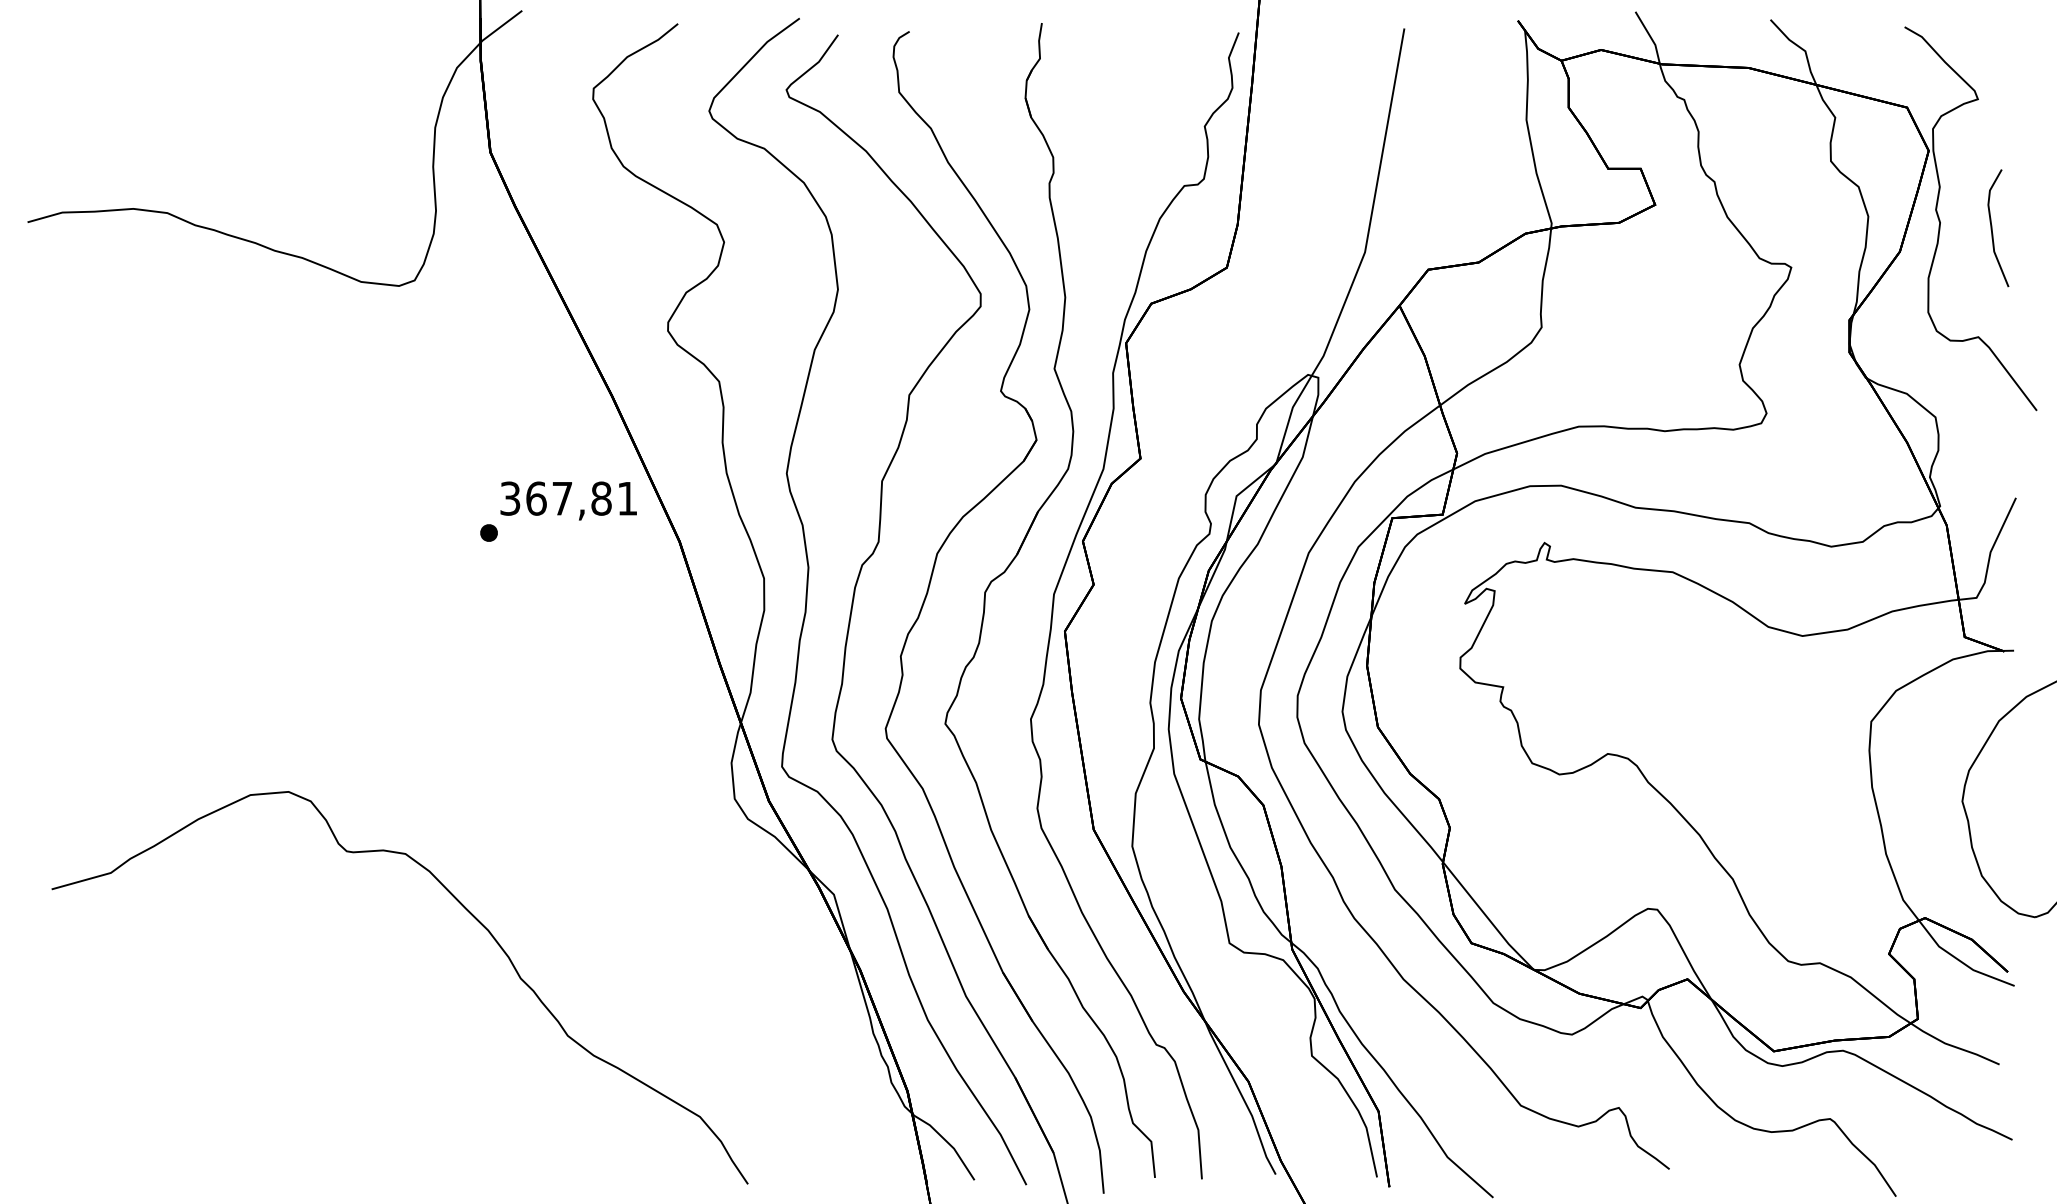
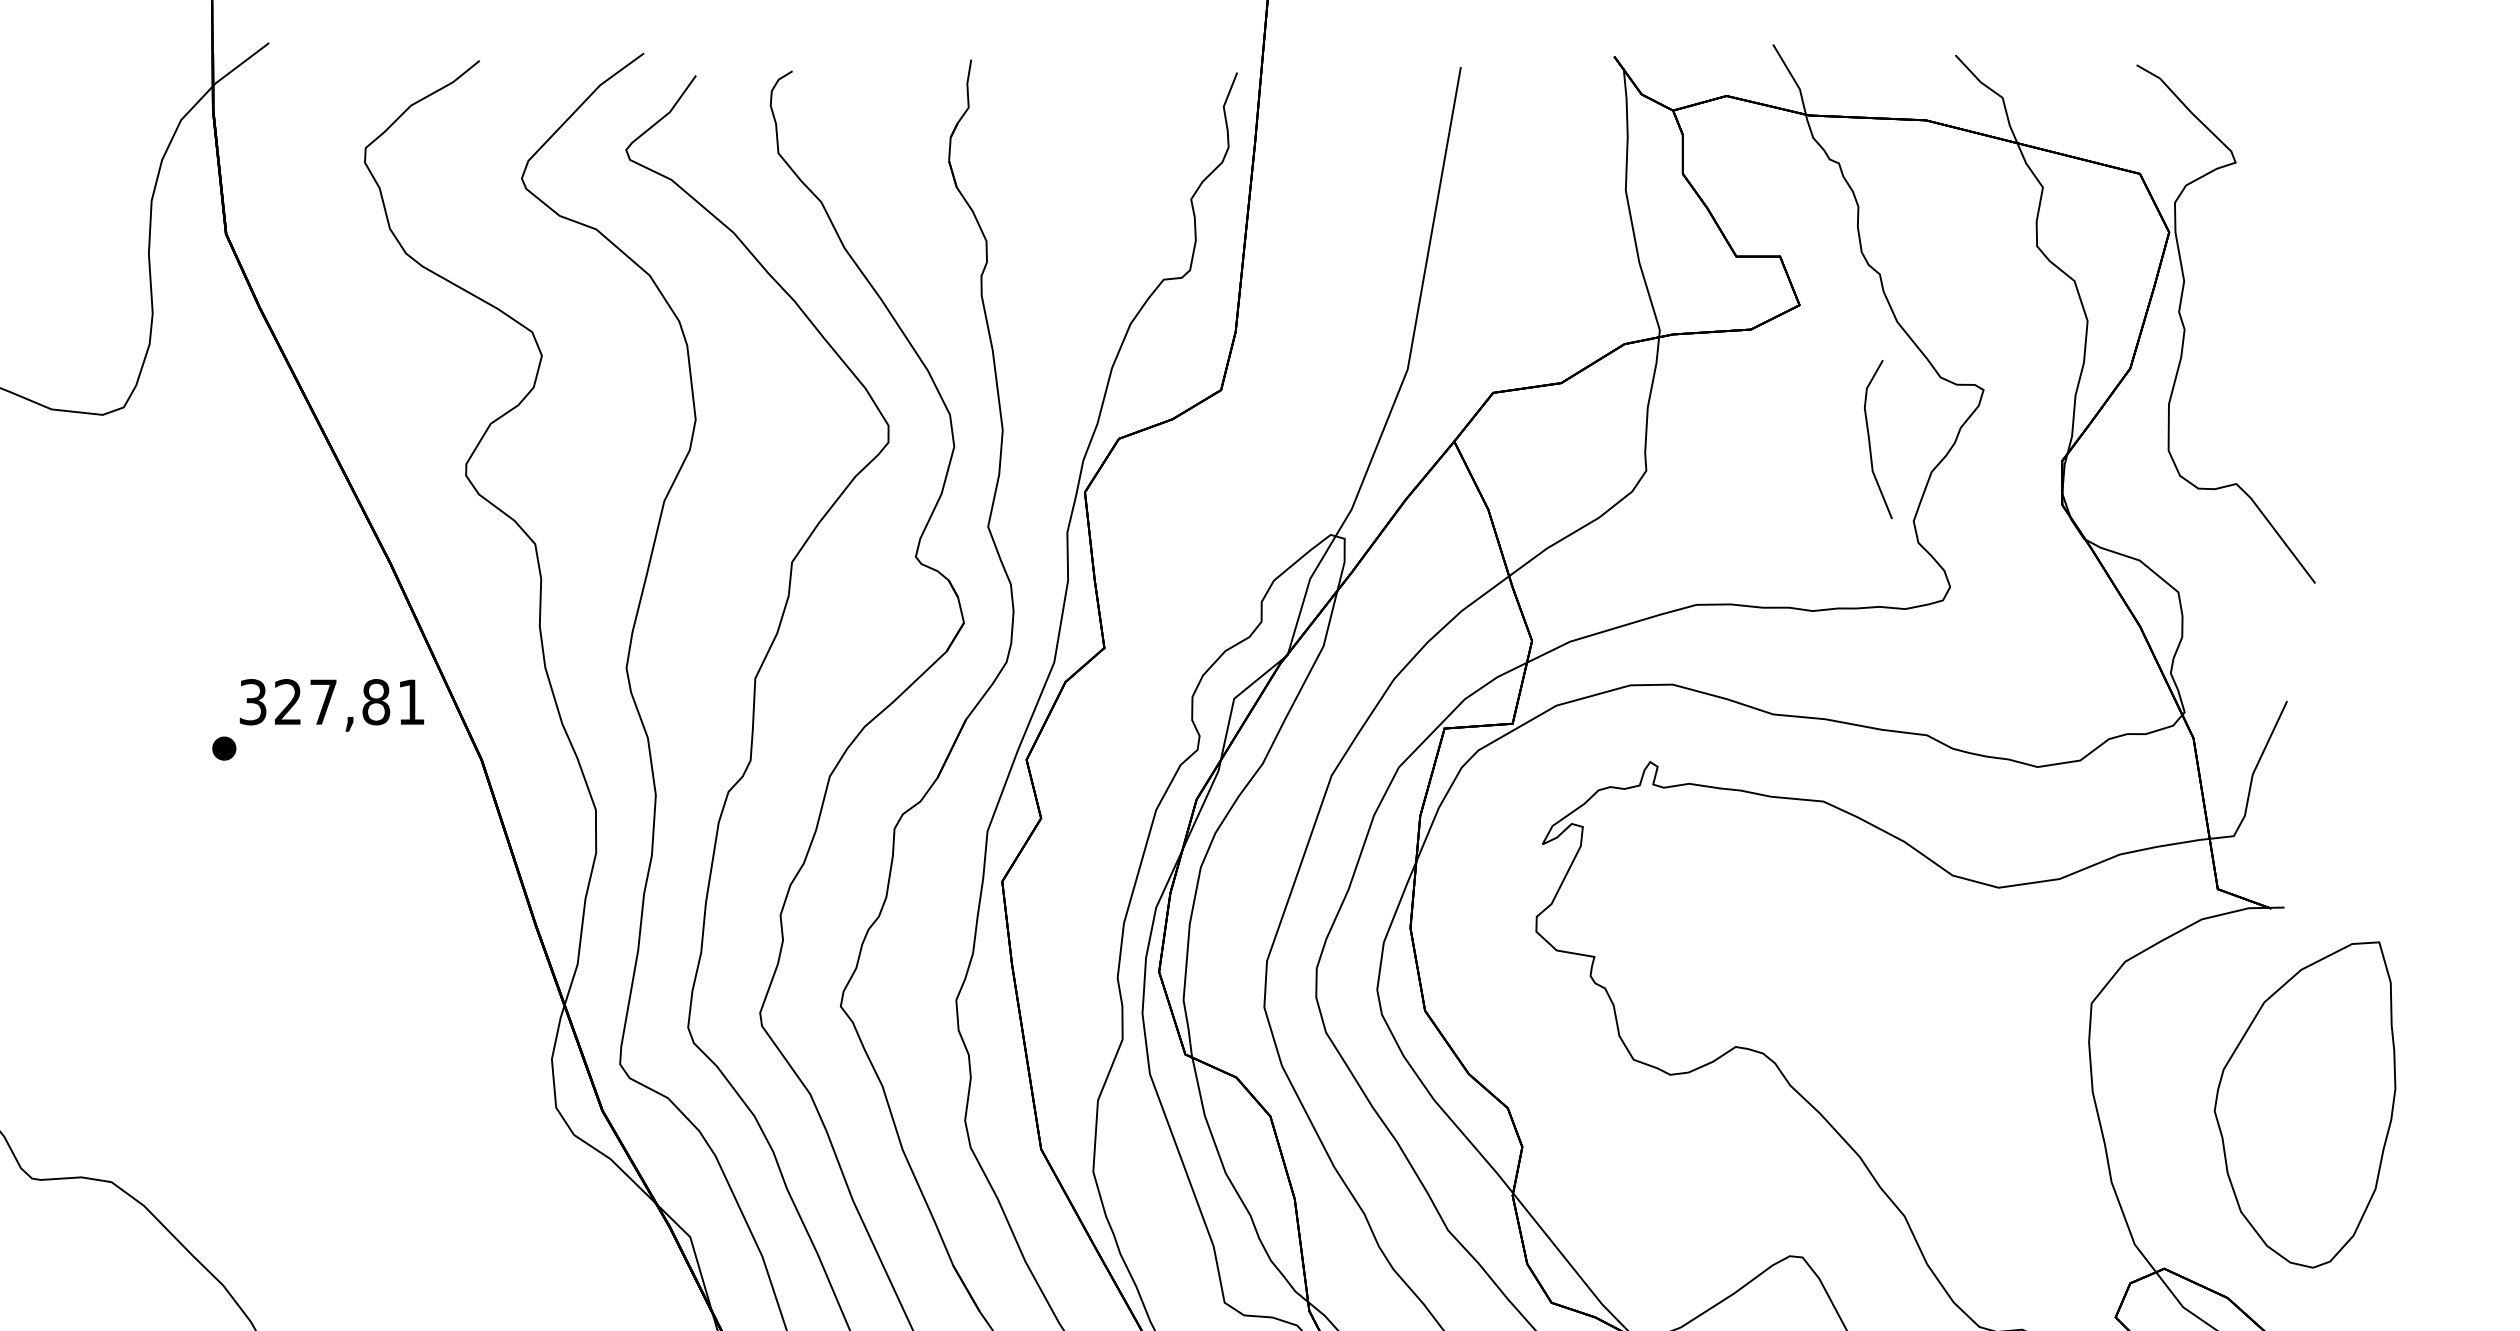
curve: (1992, 228) -> (1870, 439), moved
text: (536, 498) -> (288, 701), 367,81 -> 327,81

